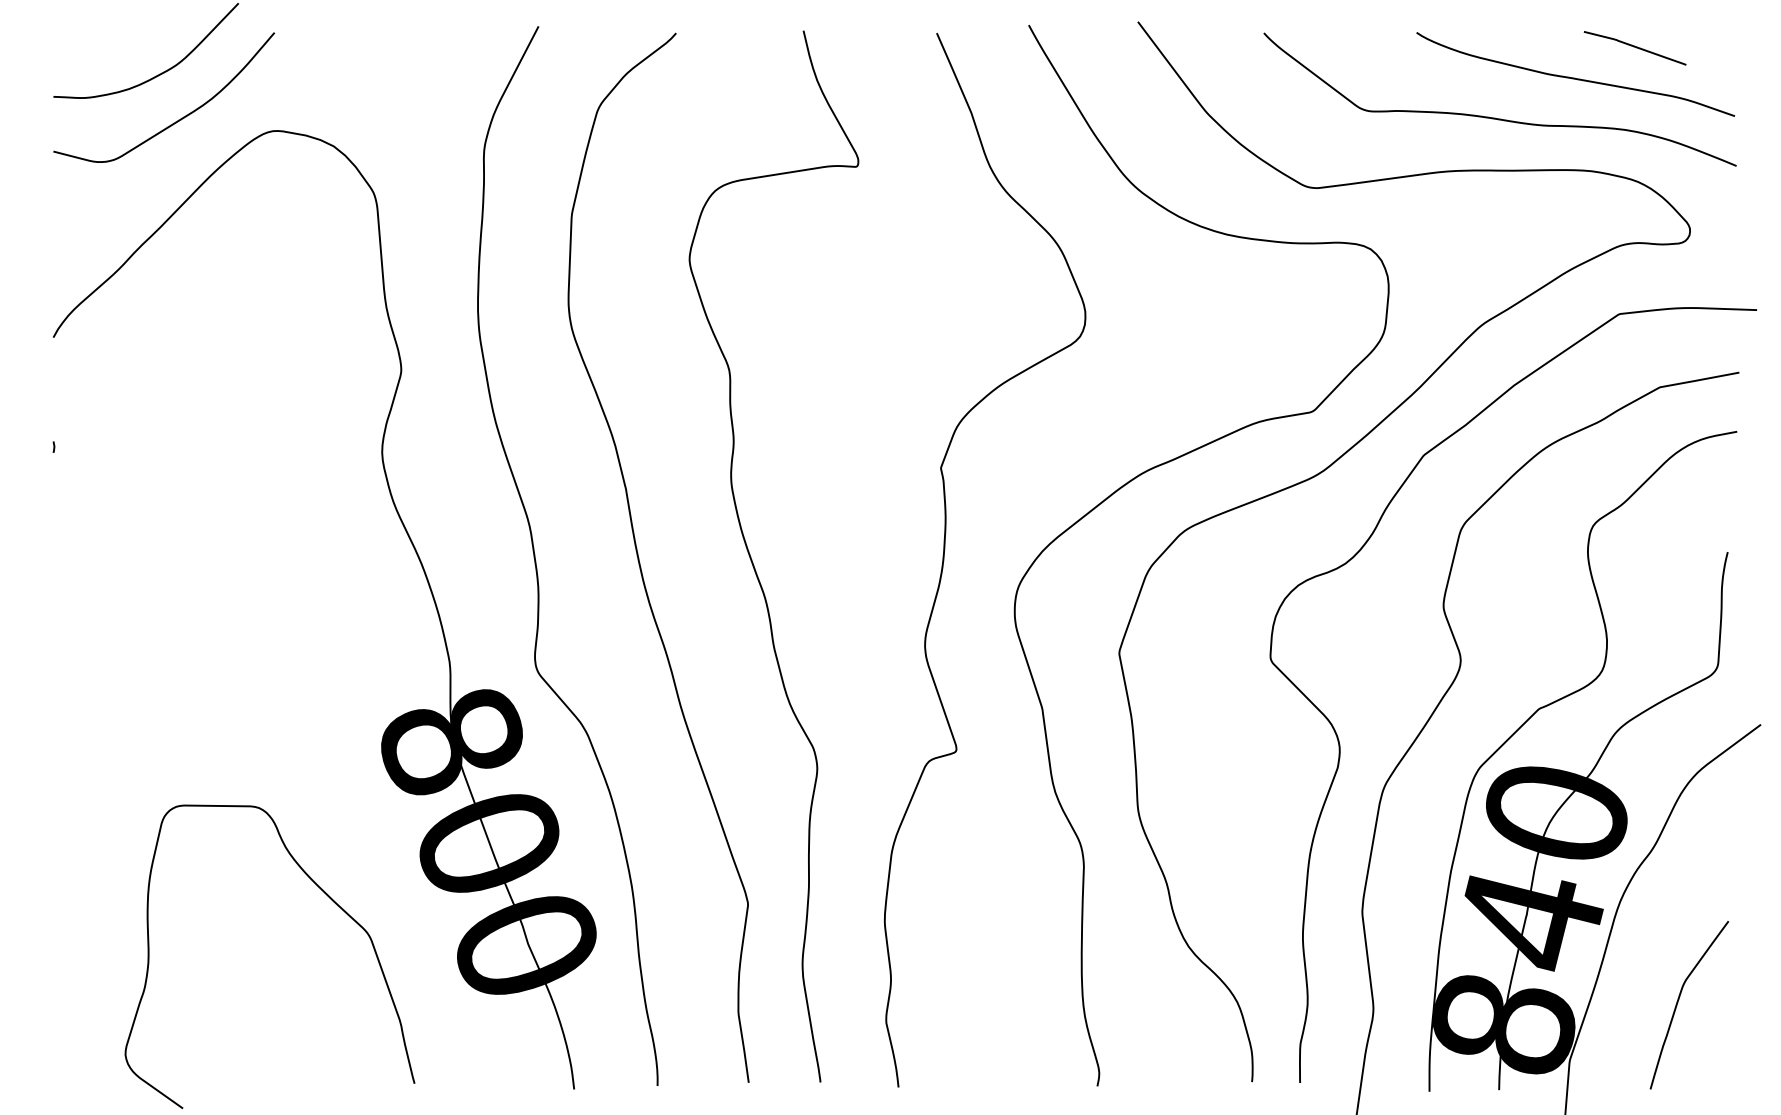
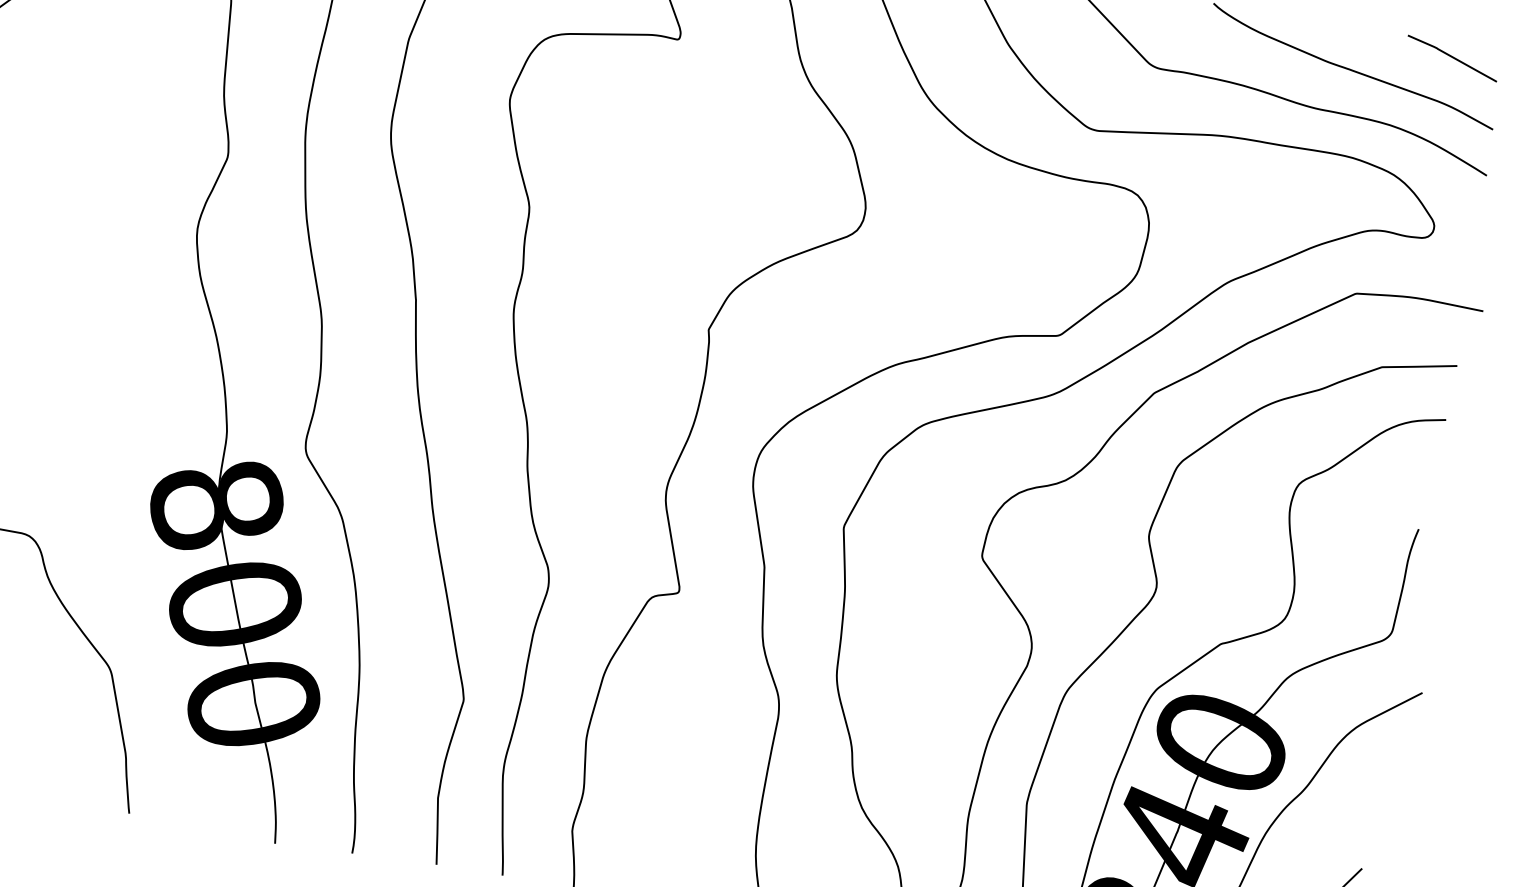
curve: (1634, 47) -> (1451, 57), moved

